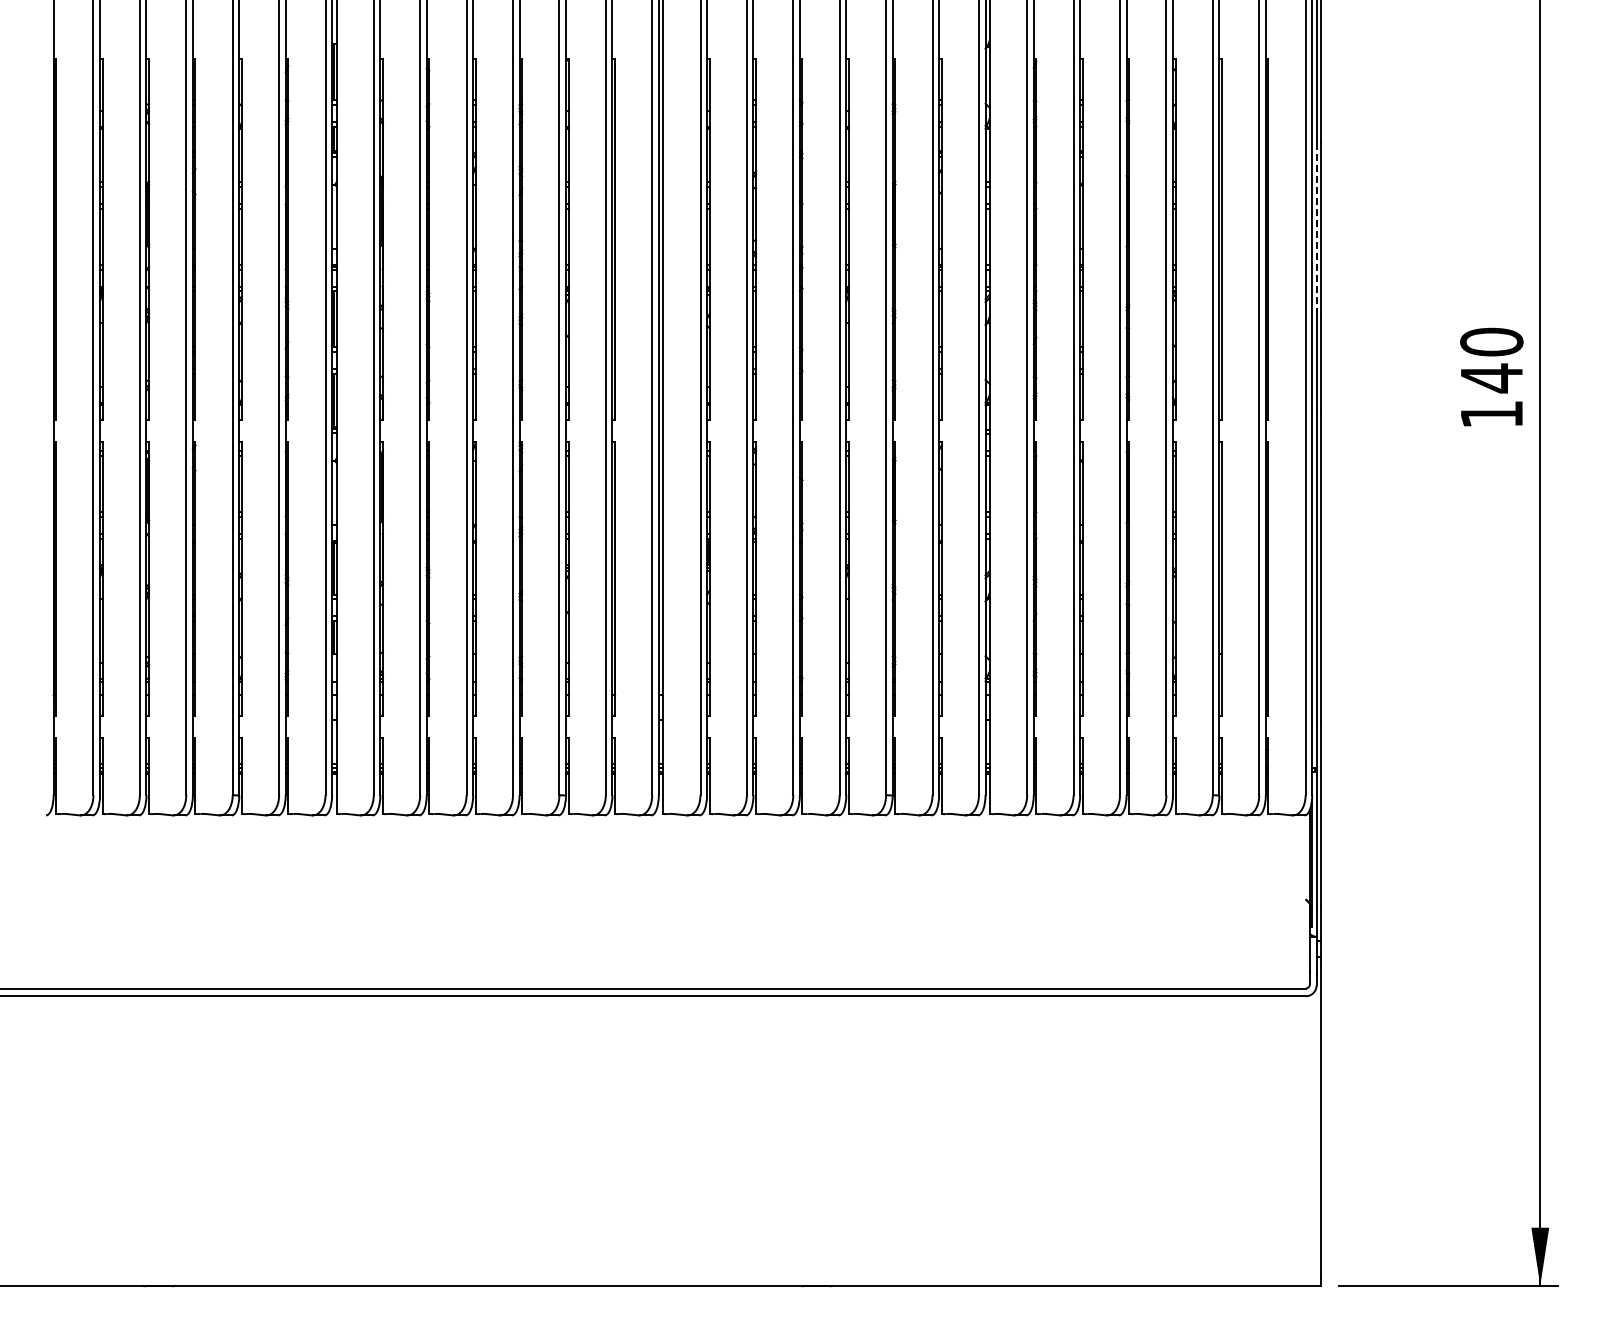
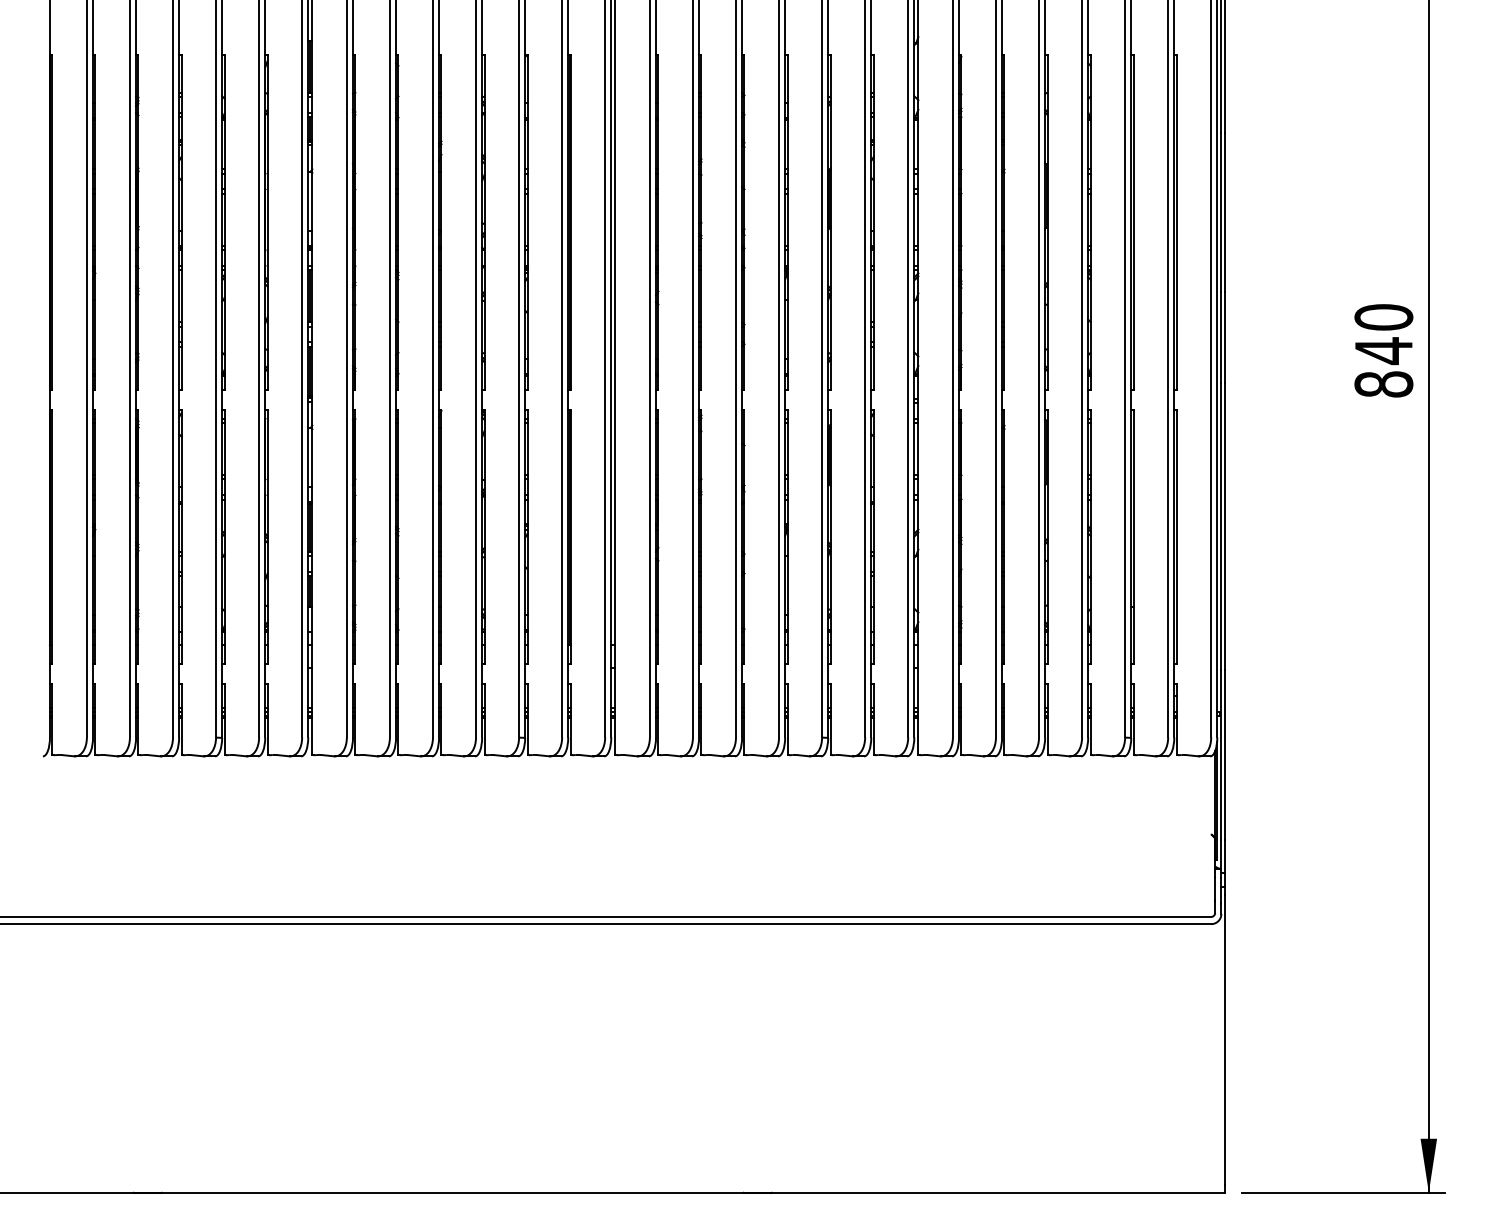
line: (1316, 229) -> (1221, 212), dashed -> solid
text: (1491, 414) -> (1383, 384), 140 -> 840

